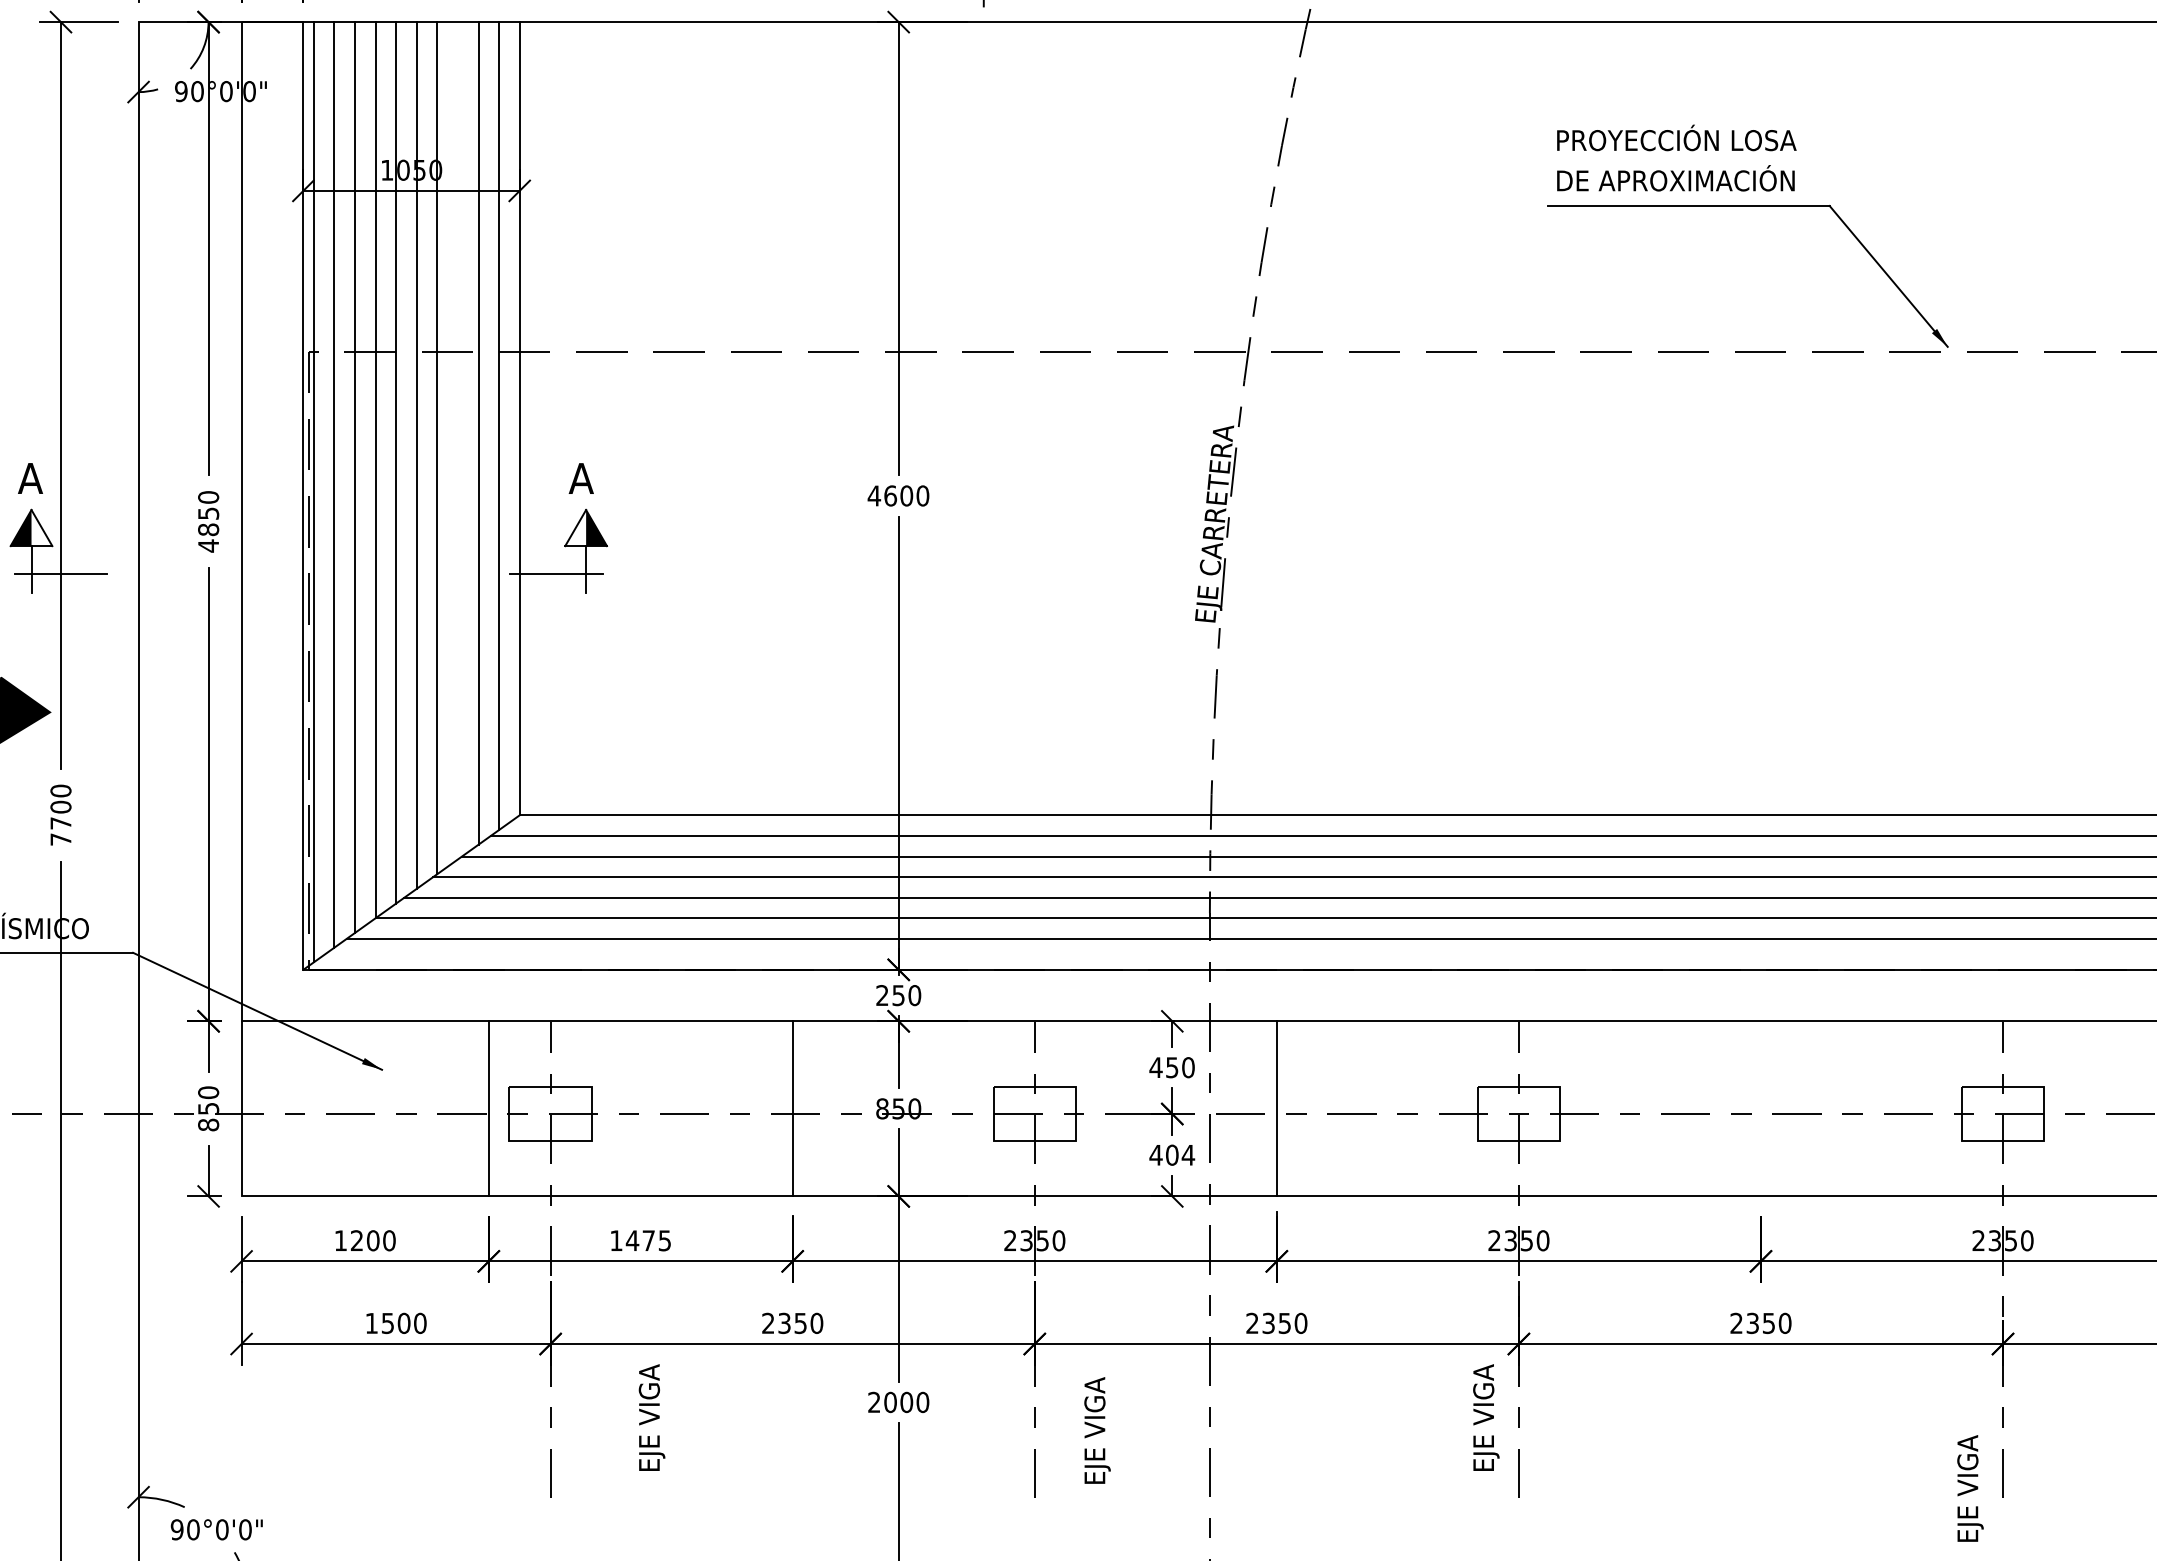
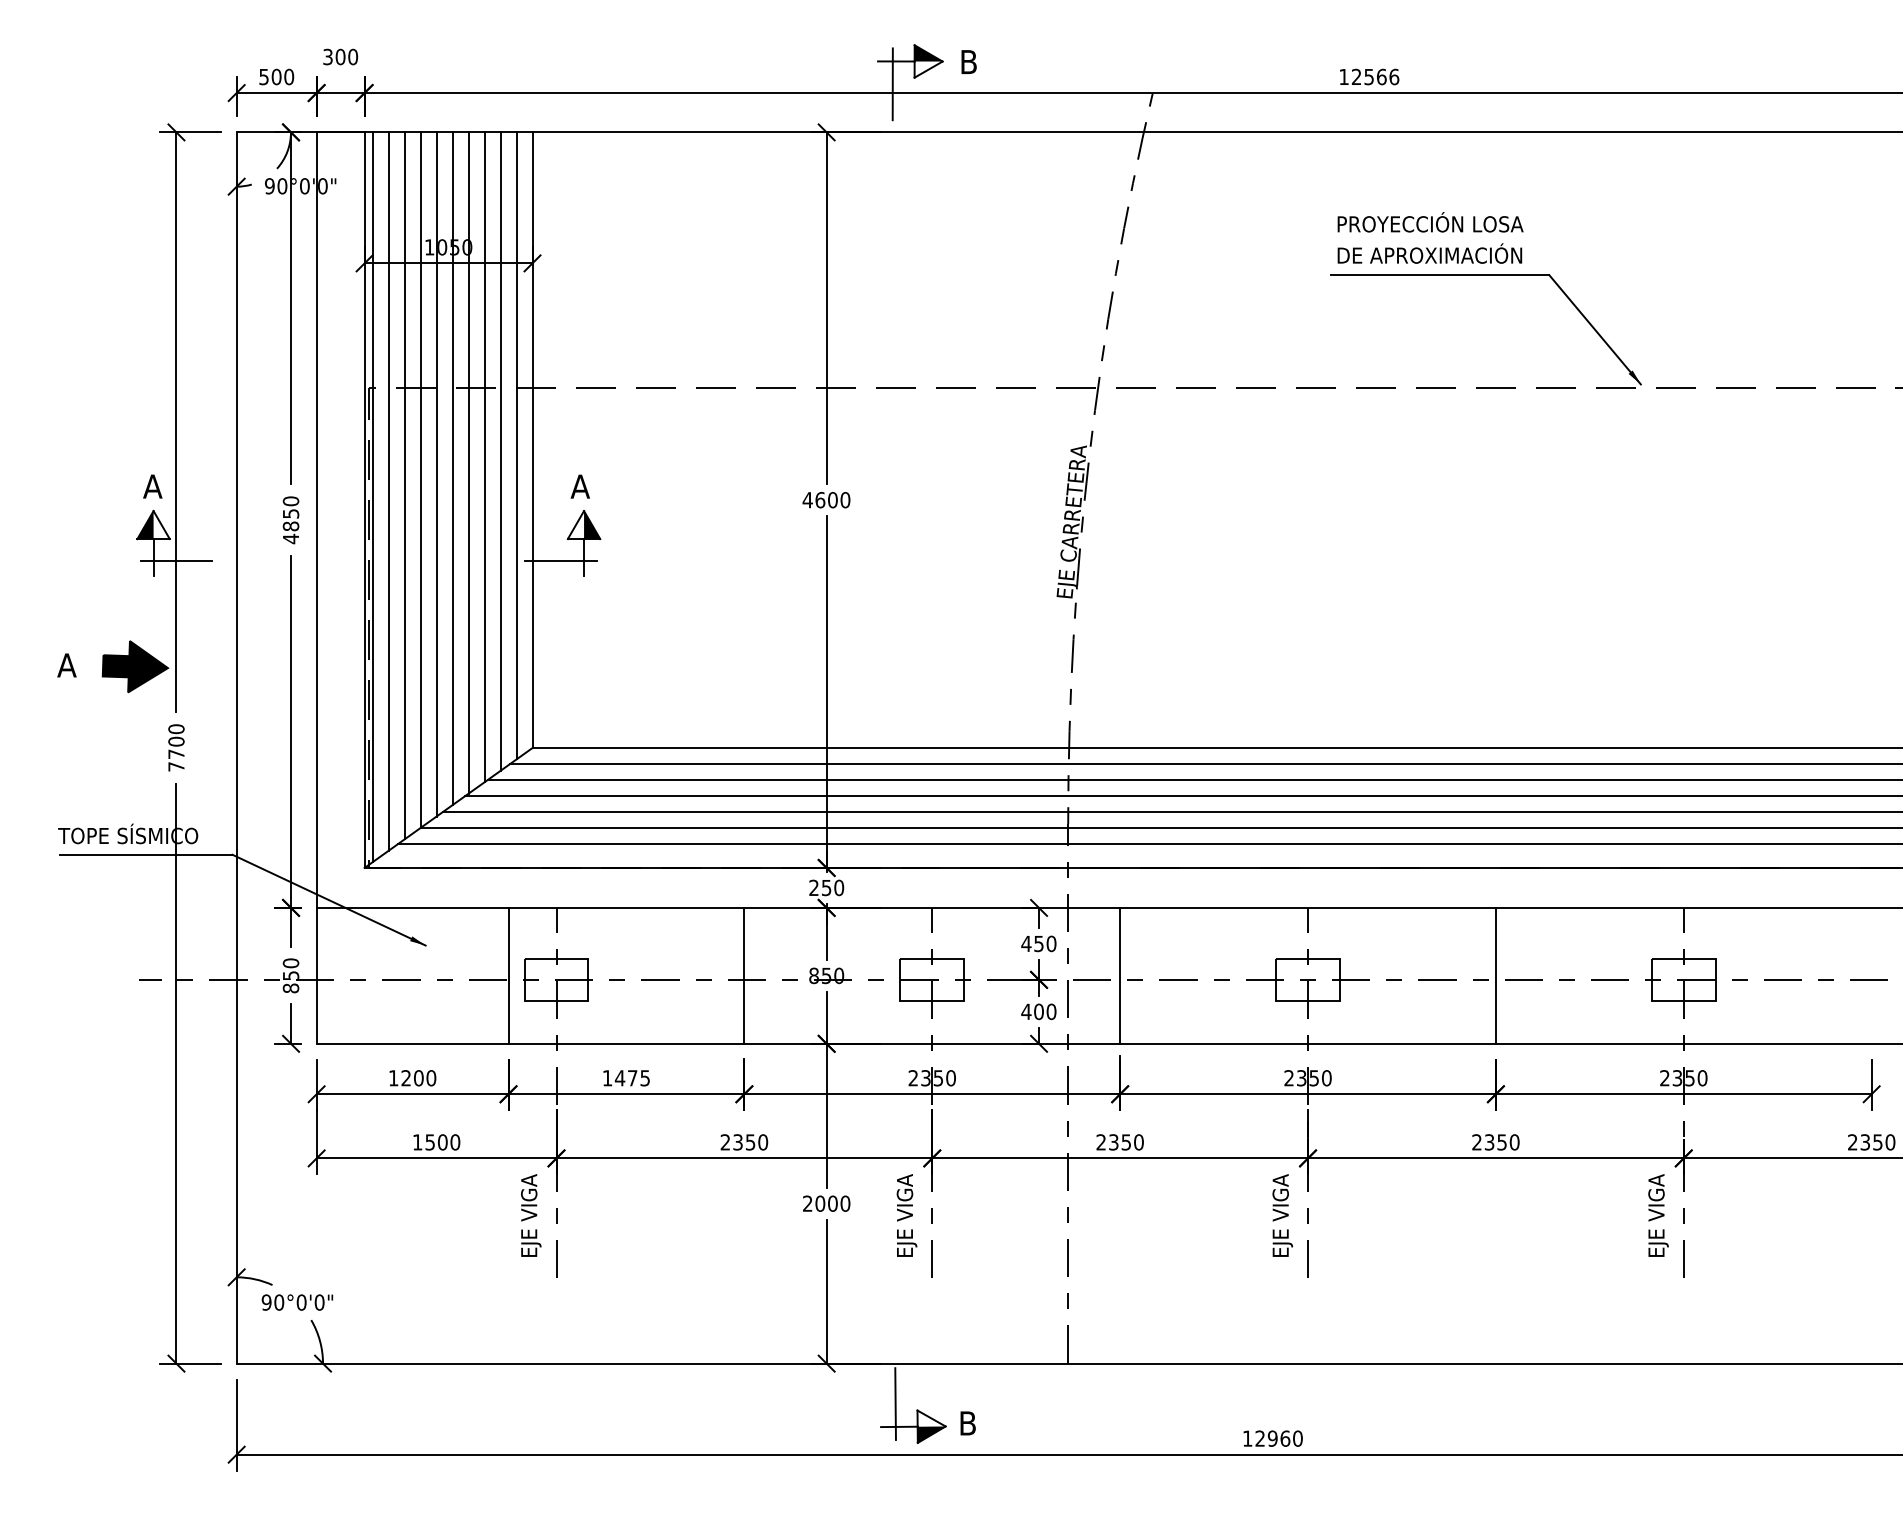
line: (457, 440) -> (484, 457), added
line: (1760, 1108) -> (1495, 975), added
text: (1188, 1154) -> (1051, 1011), 404 -> 400
text: (652, 1417) -> (531, 1215), moved
text: (1096, 1430) -> (906, 1215), moved
text: (1970, 1488) -> (1658, 1215), moved

